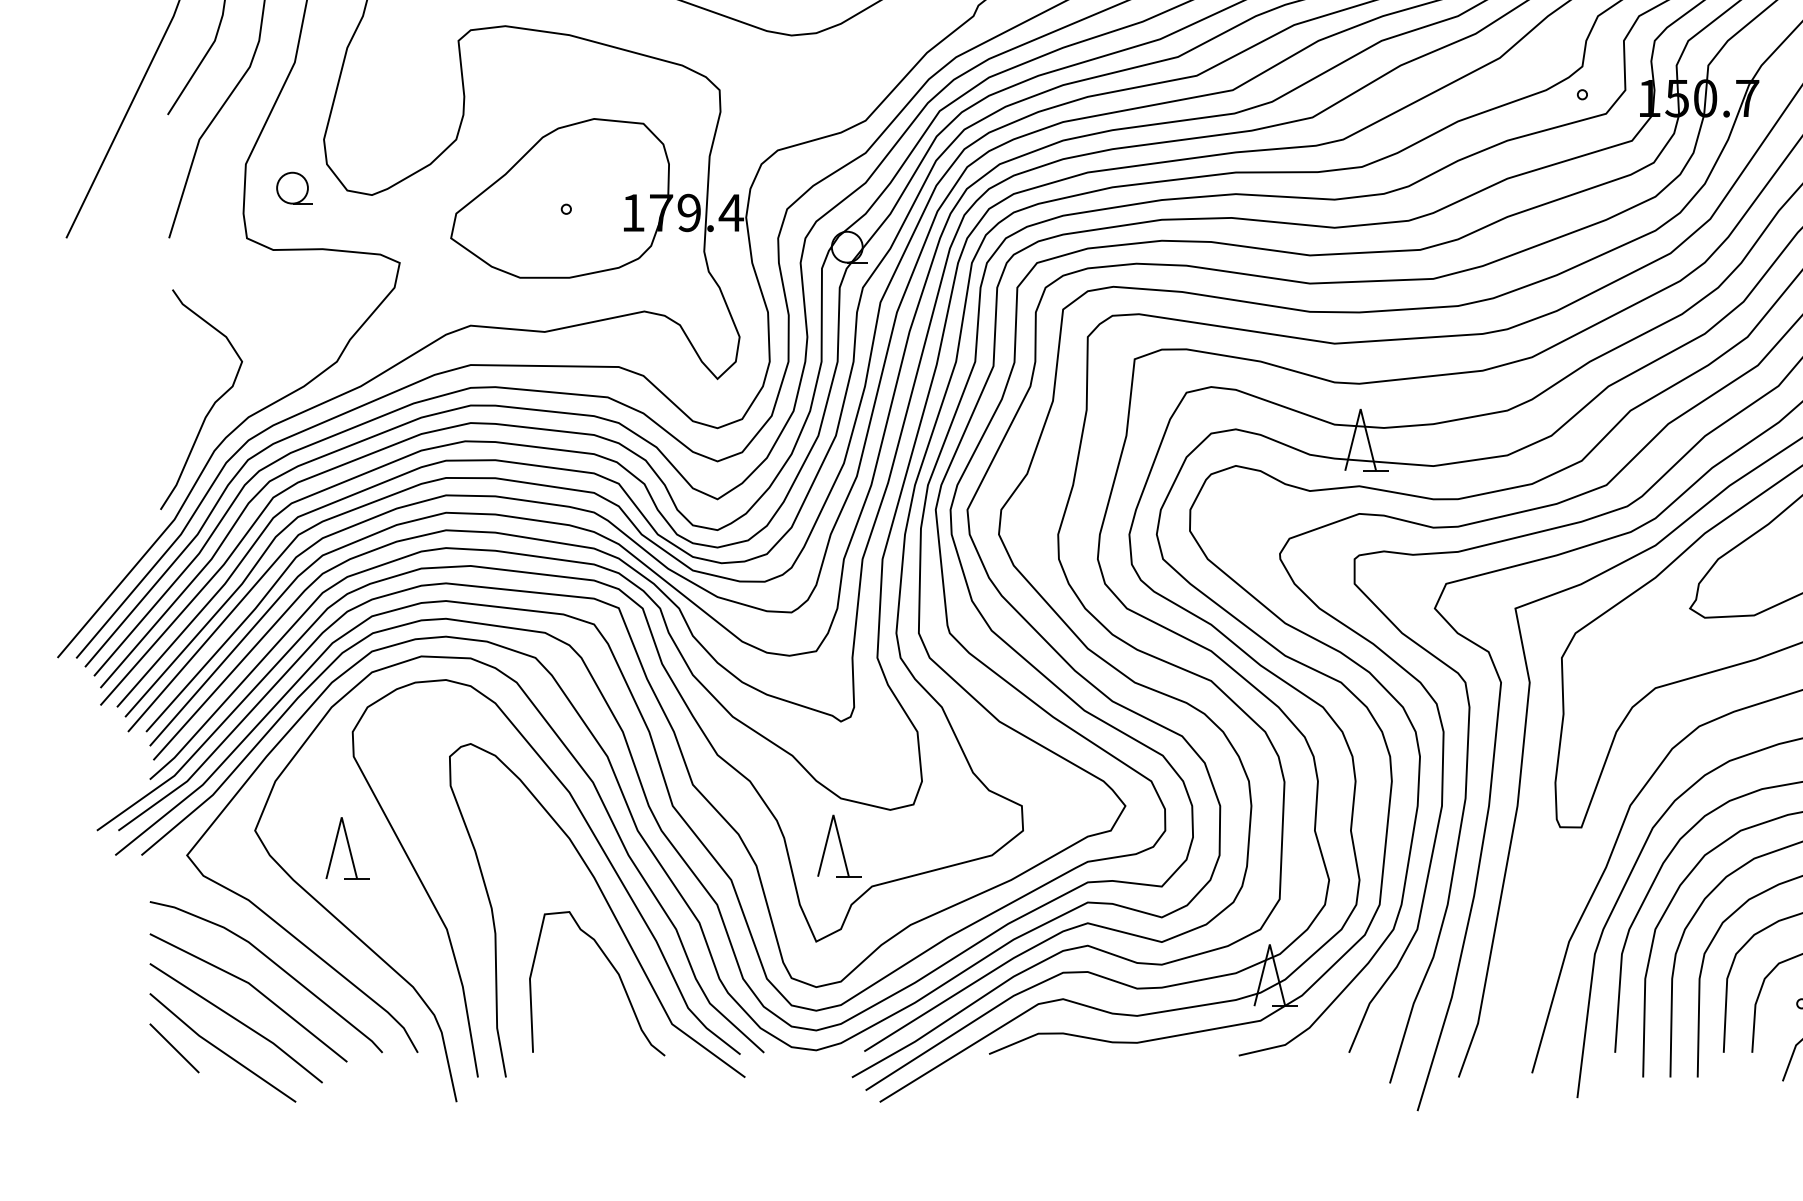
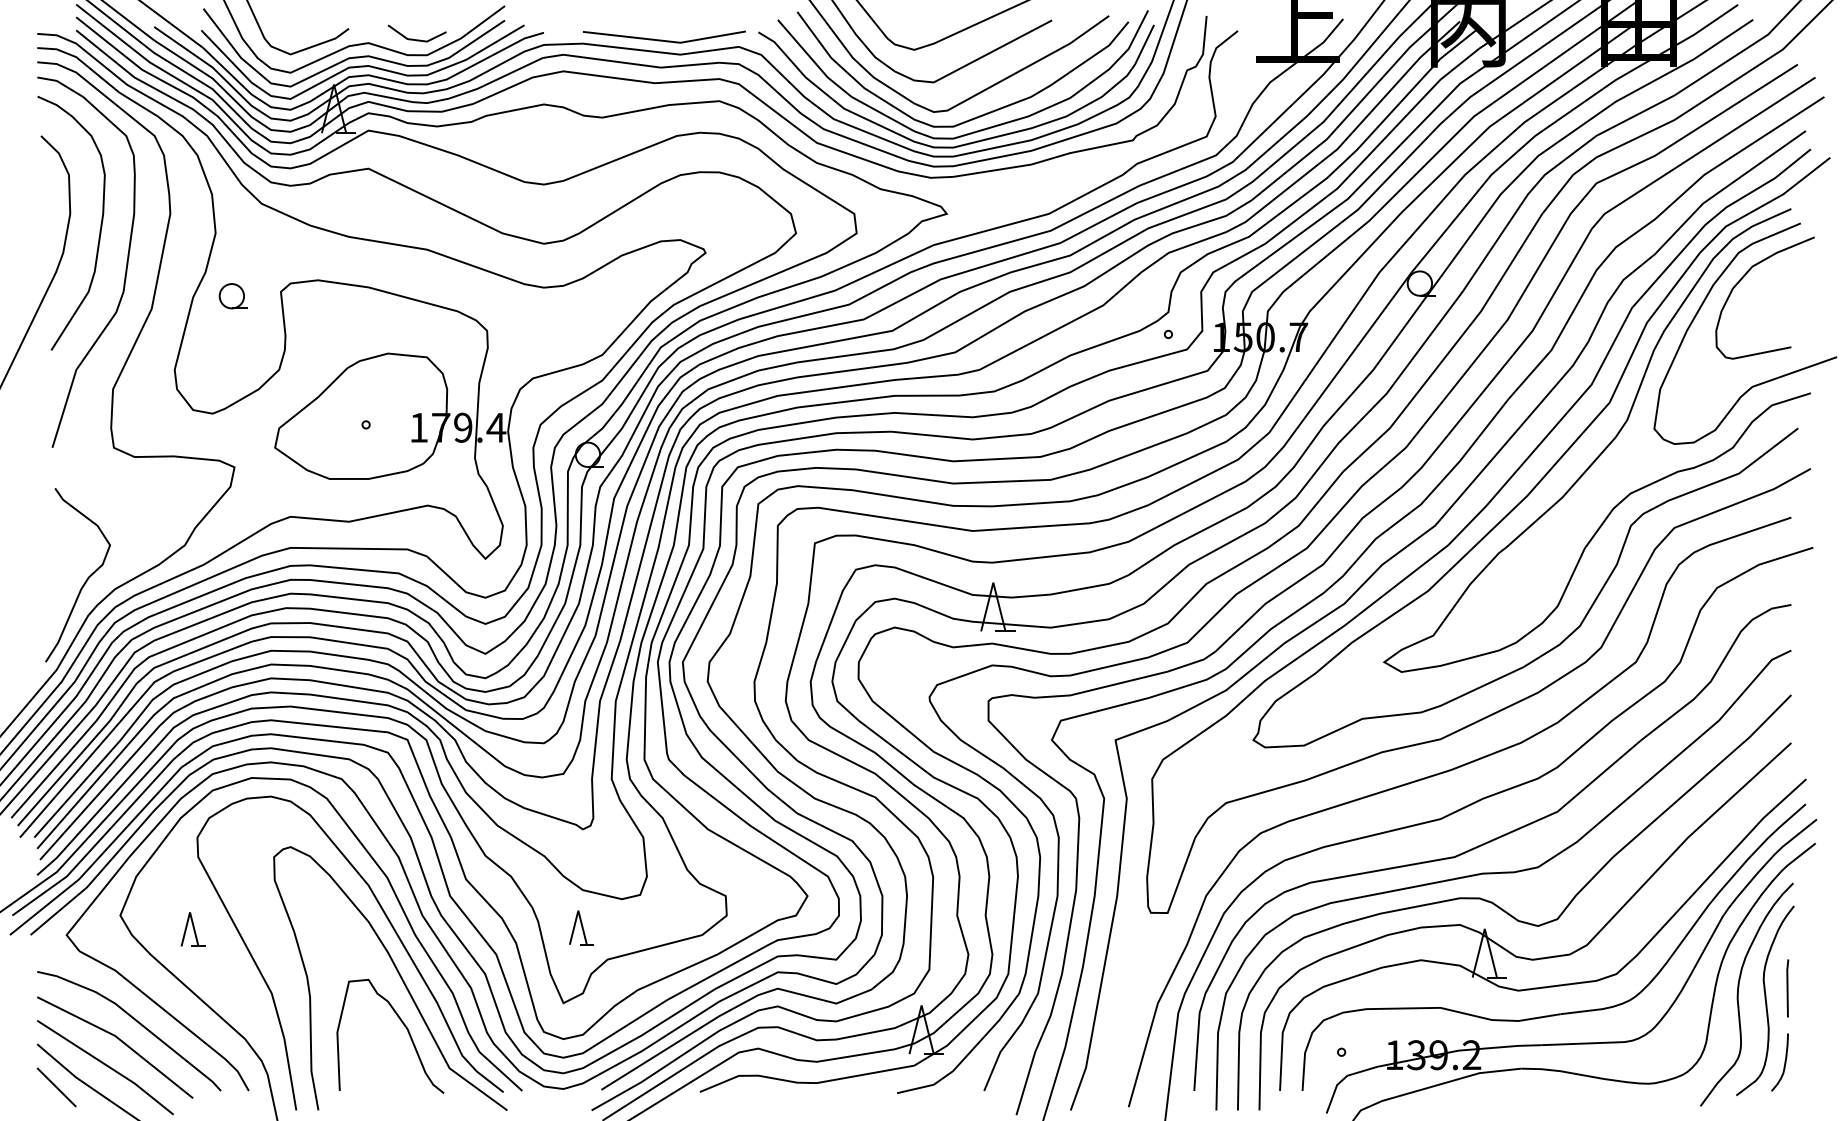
part: (293, 188) -> (232, 296), moved
part: (839, 845) -> (581, 927), size x0.7
part: (346, 848) -> (192, 929), size x0.7

